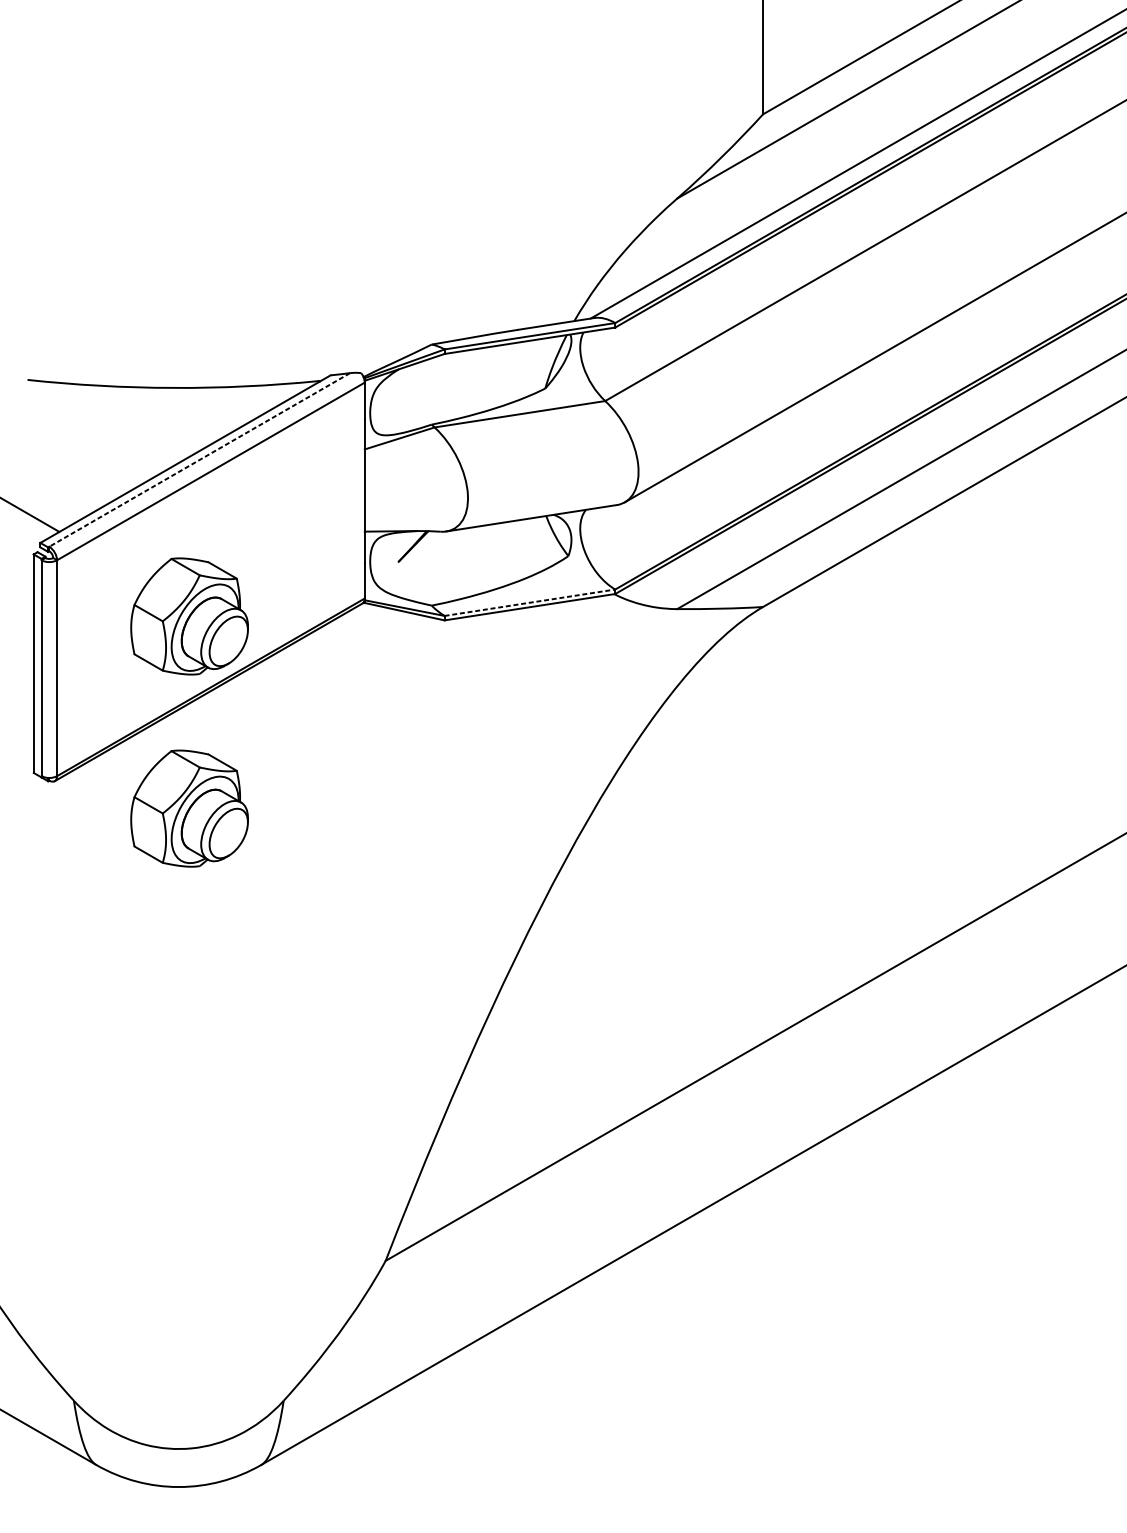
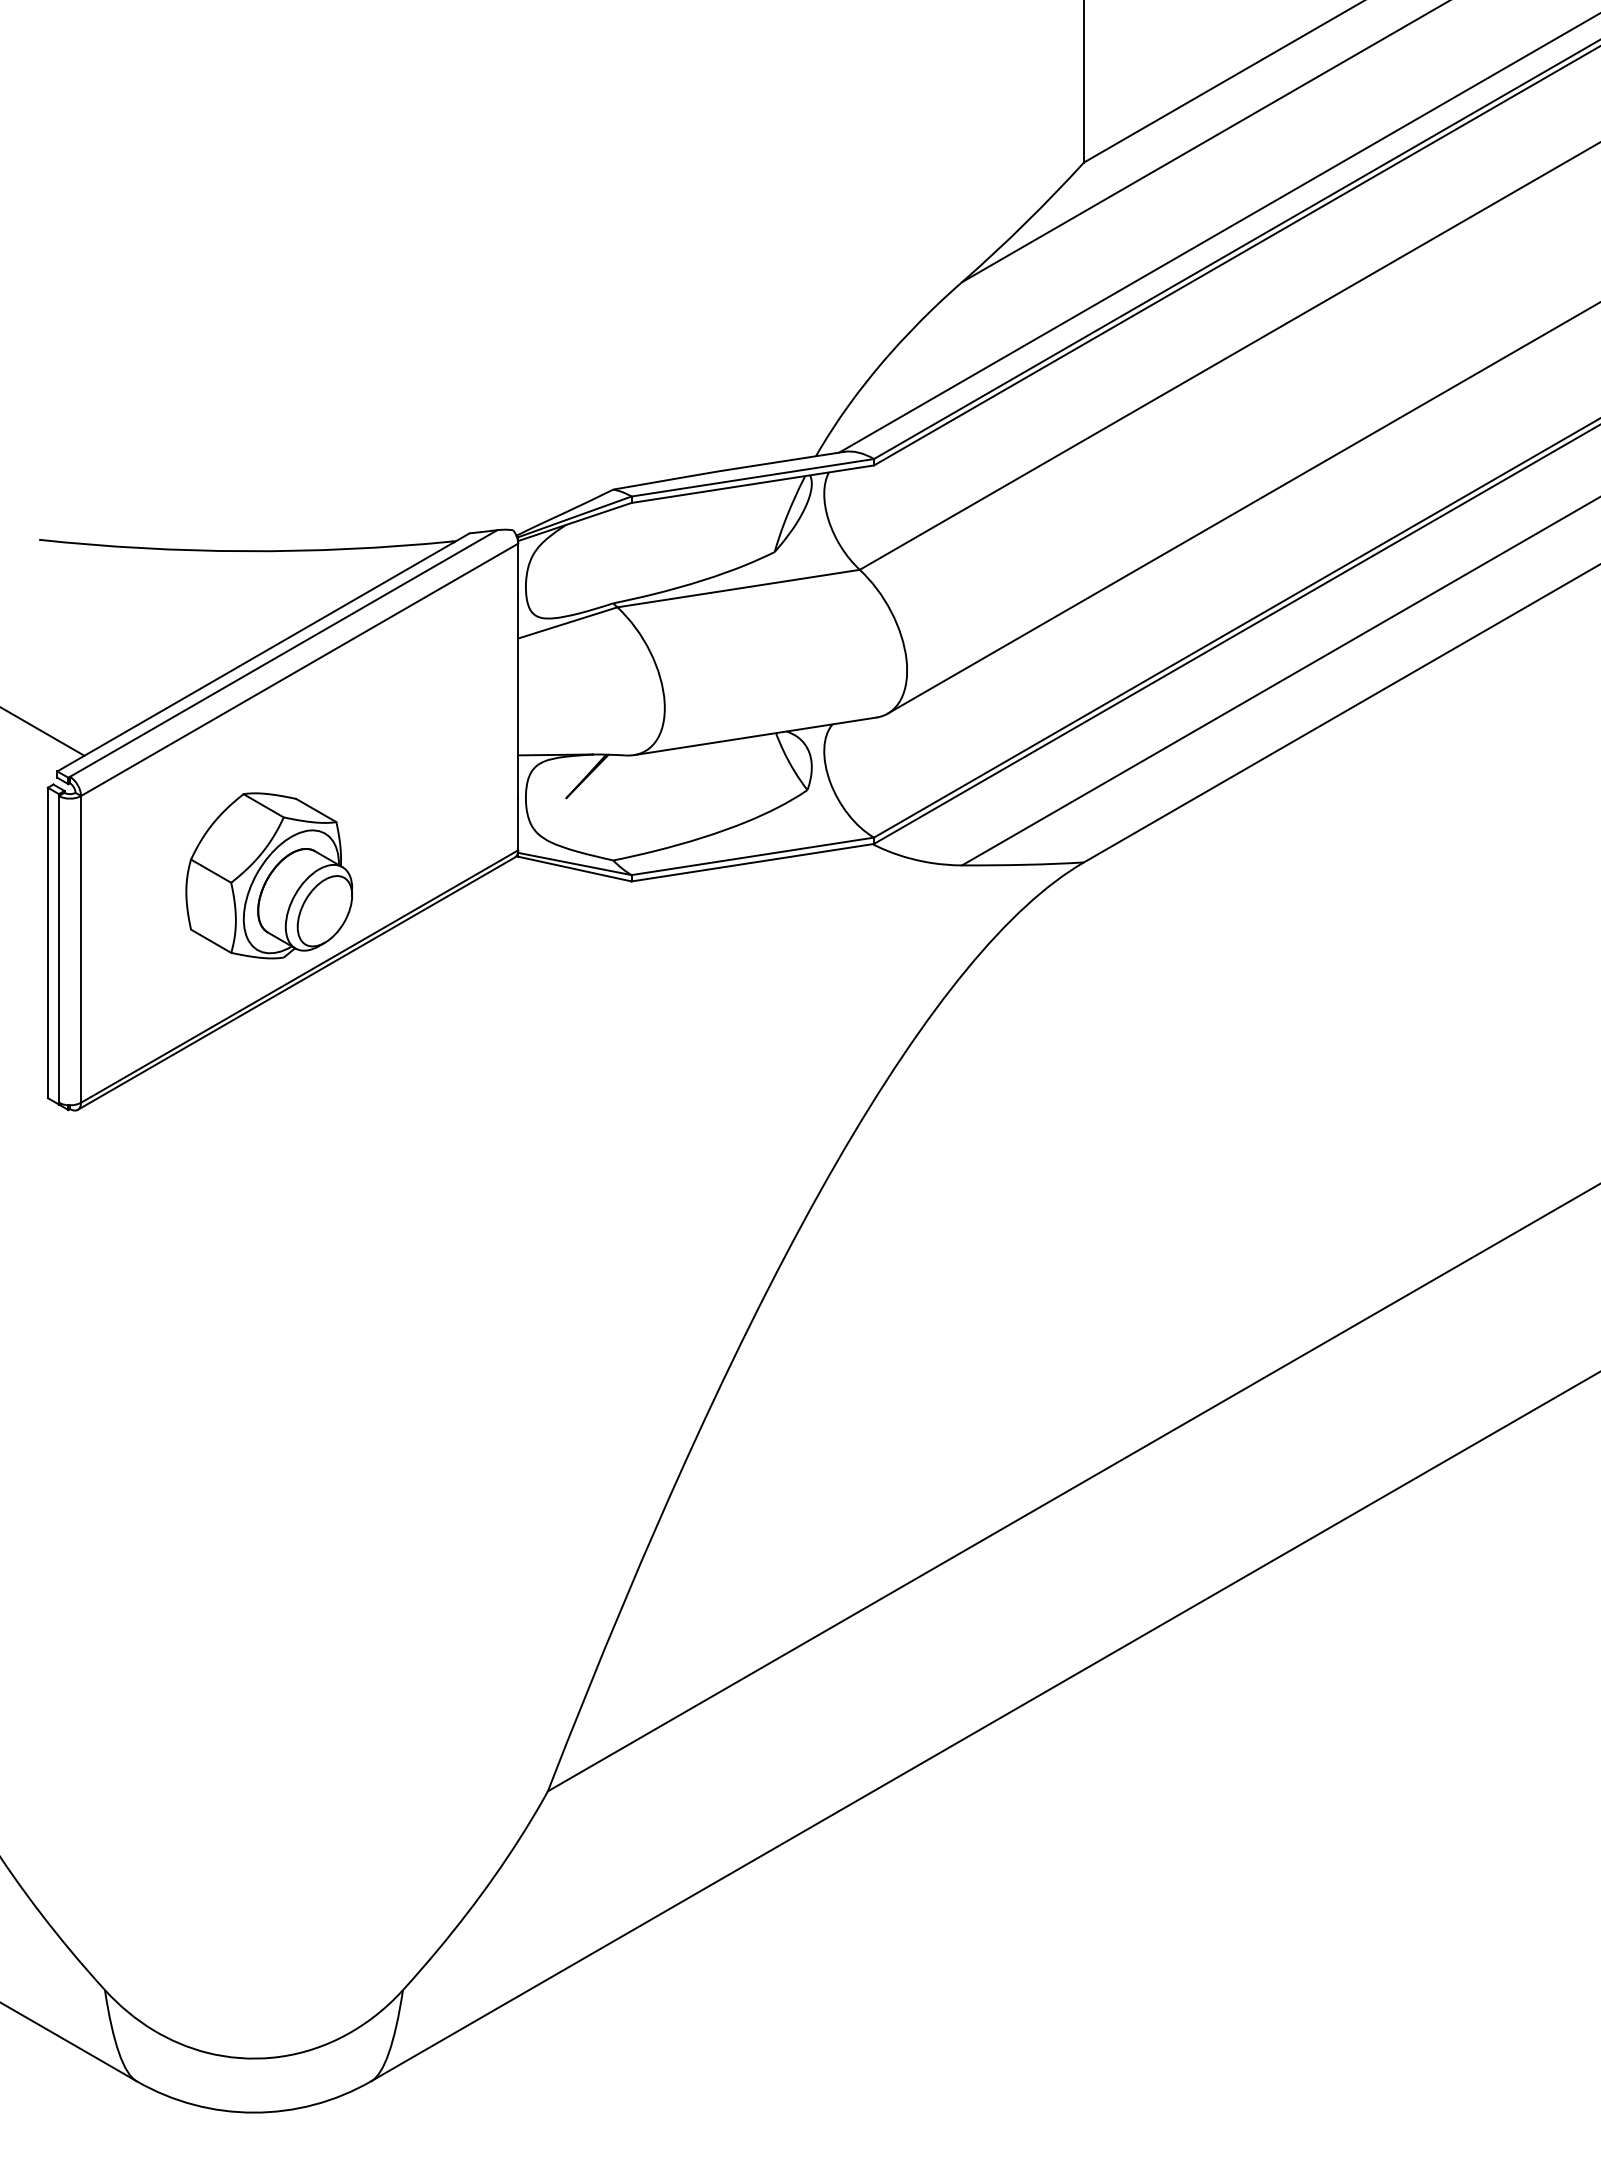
line: (199, 459) -> (283, 653), dashed -> solid
line: (529, 602) -> (752, 856), dashed -> solid
part: (189, 808) -> (269, 1148), removed

